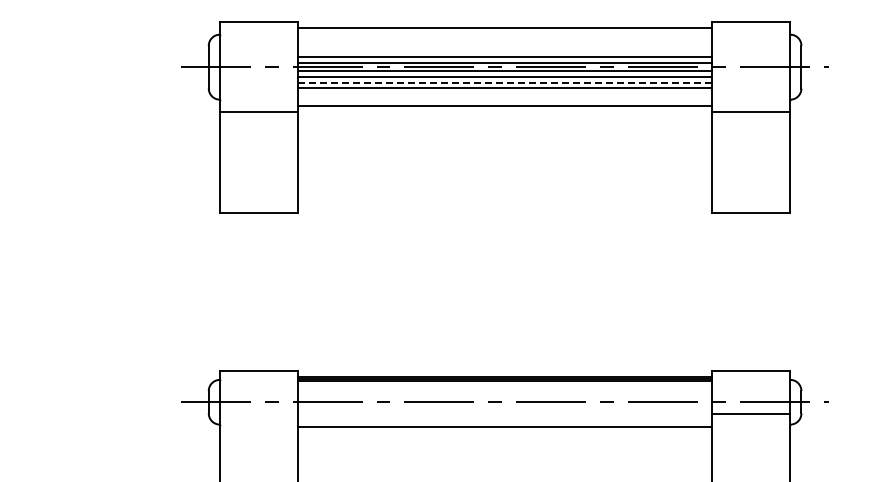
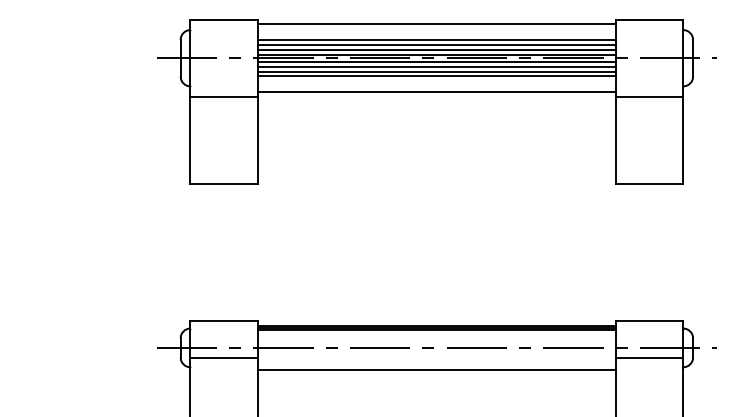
line: (504, 46) -> (436, 40), added
line: (504, 51) -> (436, 44), added
line: (505, 82) -> (437, 71), dashed -> solid
line: (258, 414) -> (223, 358), added

